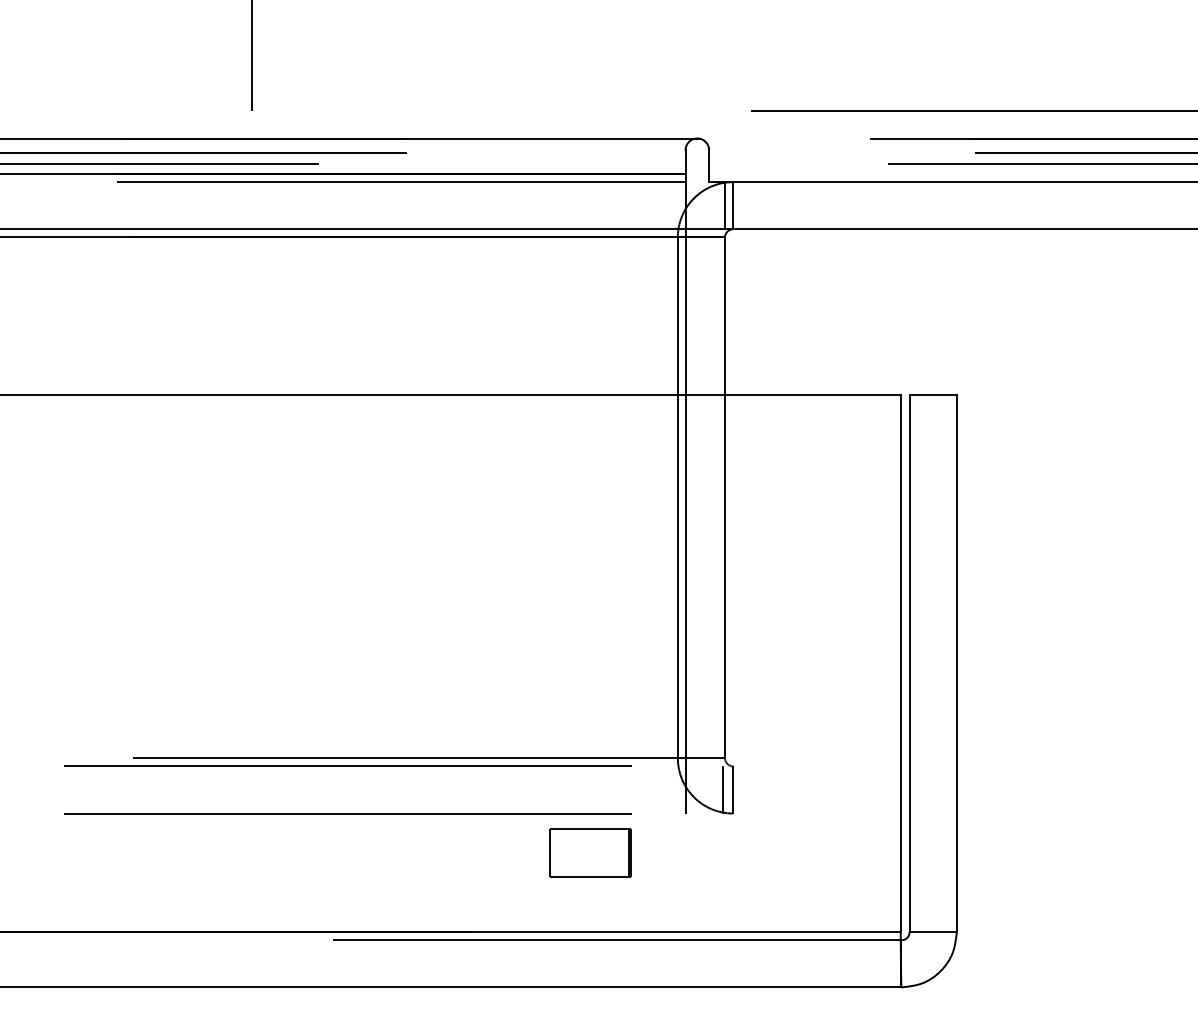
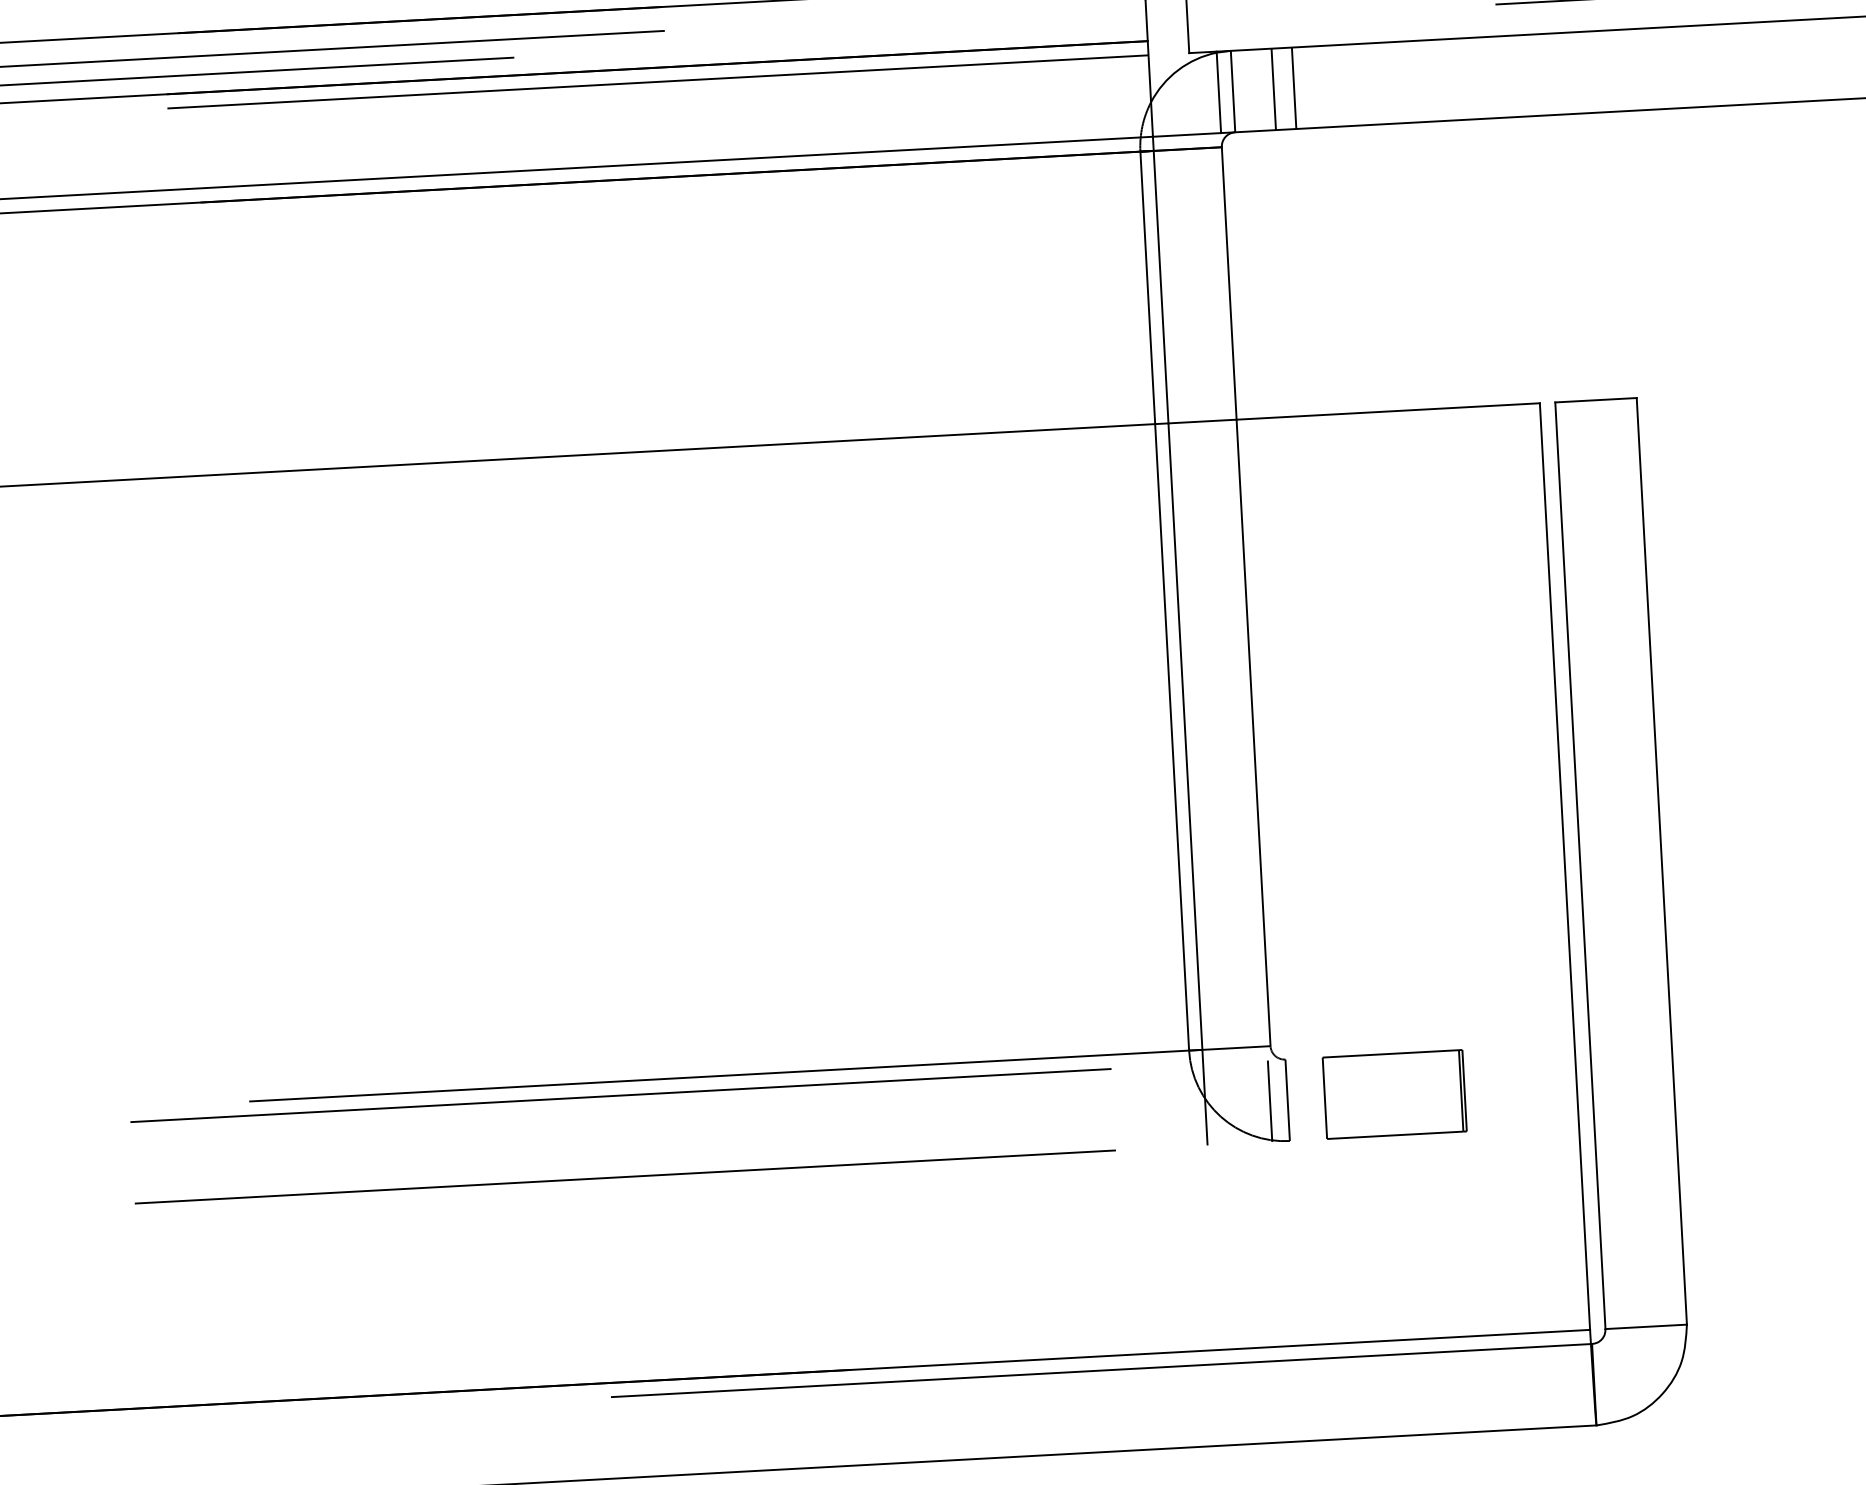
line: (756, 205) -> (1273, 89), added
line: (768, 205) -> (1293, 88), added
part: (590, 852) -> (1395, 1093), moved

